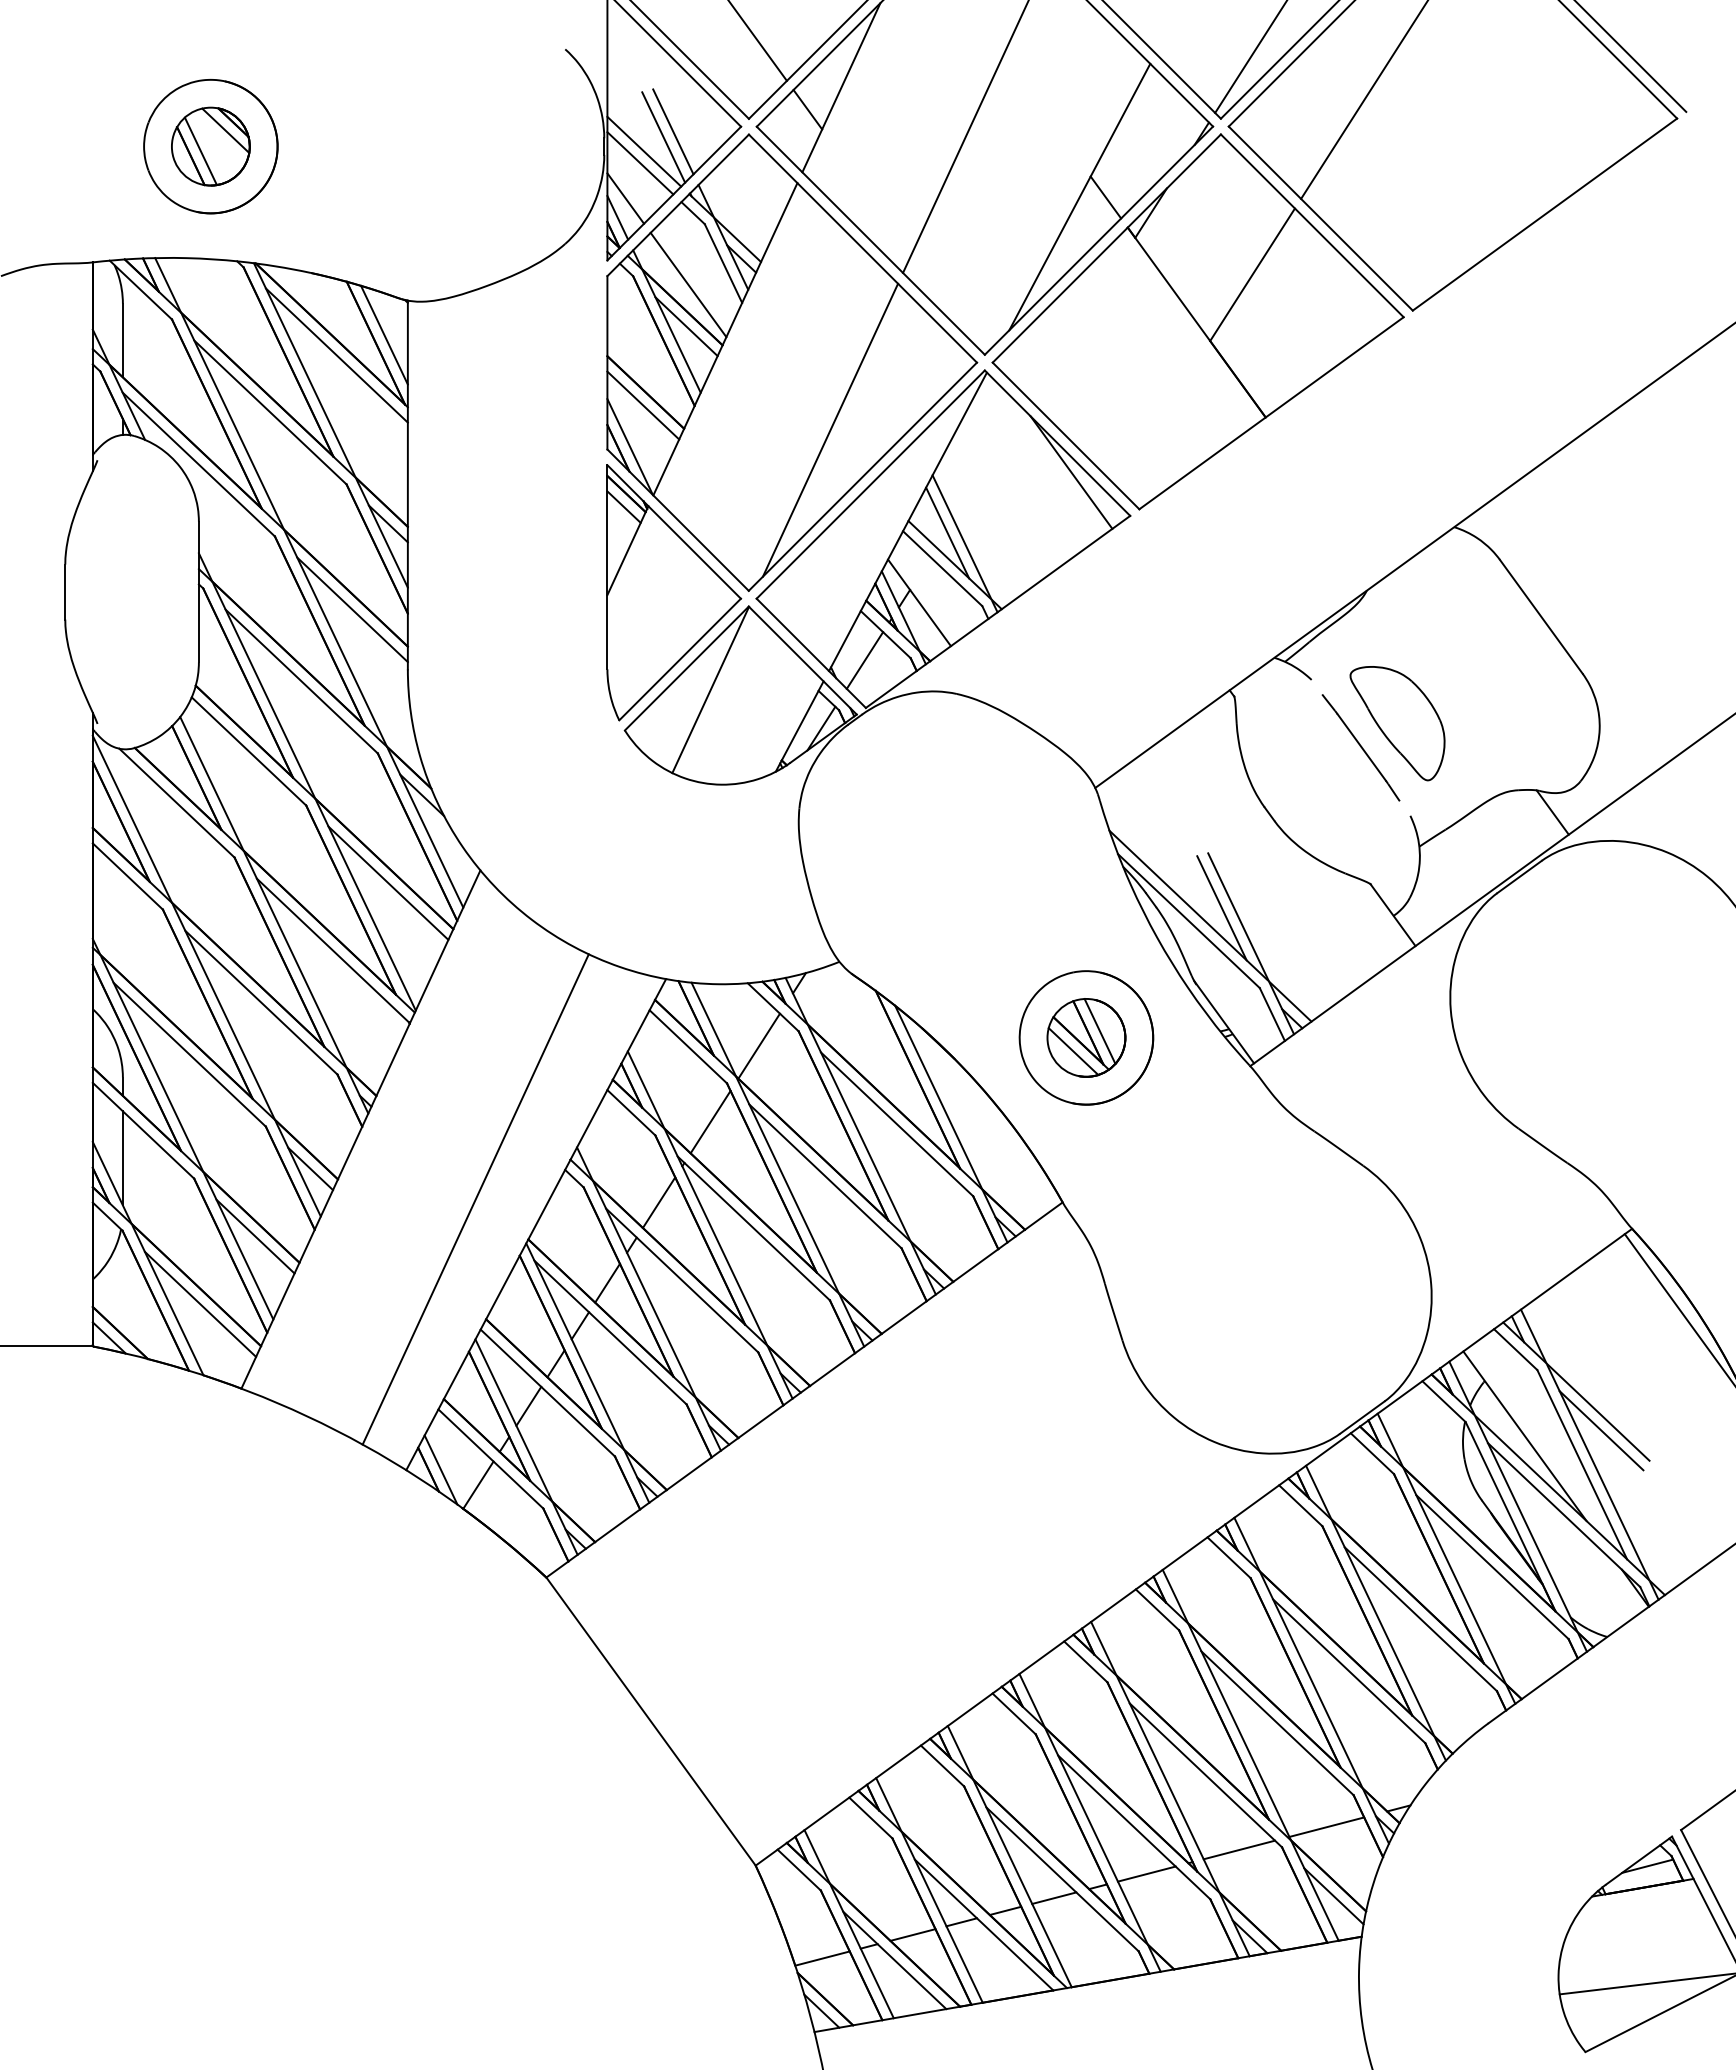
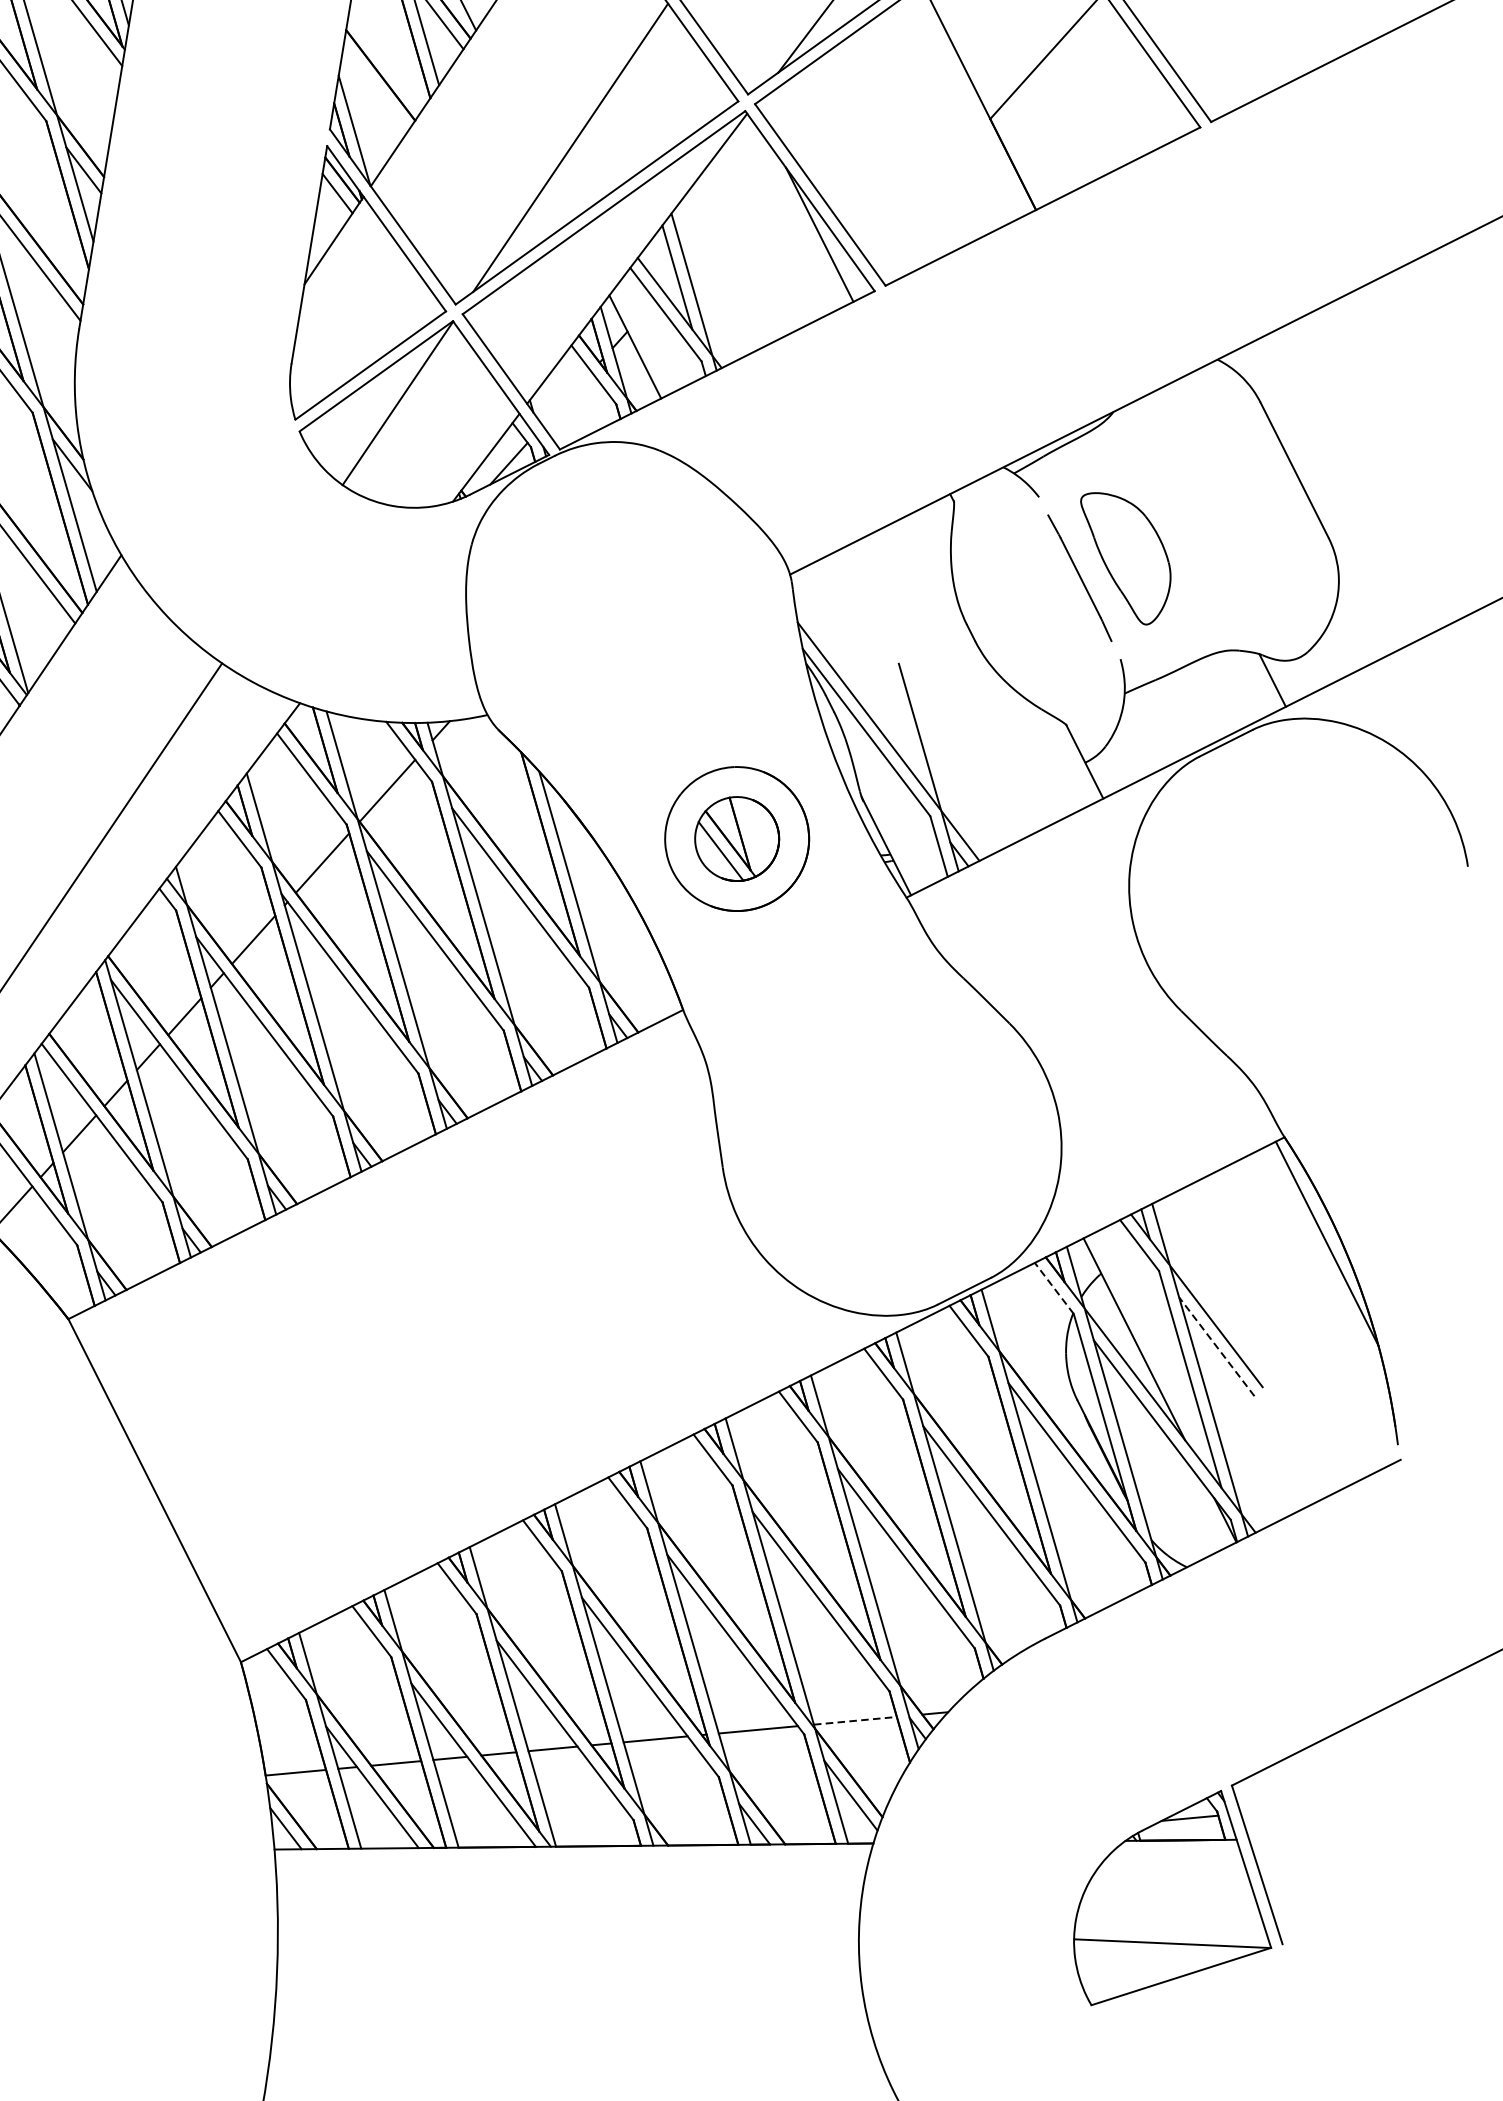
line: (643, 405) -> (376, 88), removed
line: (864, 660) -> (566, 398), removed
line: (1221, 908) -> (903, 724), removed
line: (1099, 1031) -> (752, 834), removed
line: (1444, 1401) -> (1054, 1288), solid -> dashed
line: (1601, 1430) -> (1216, 1346), solid -> dashed
line: (1326, 1827) -> (855, 1721), solid -> dashed

